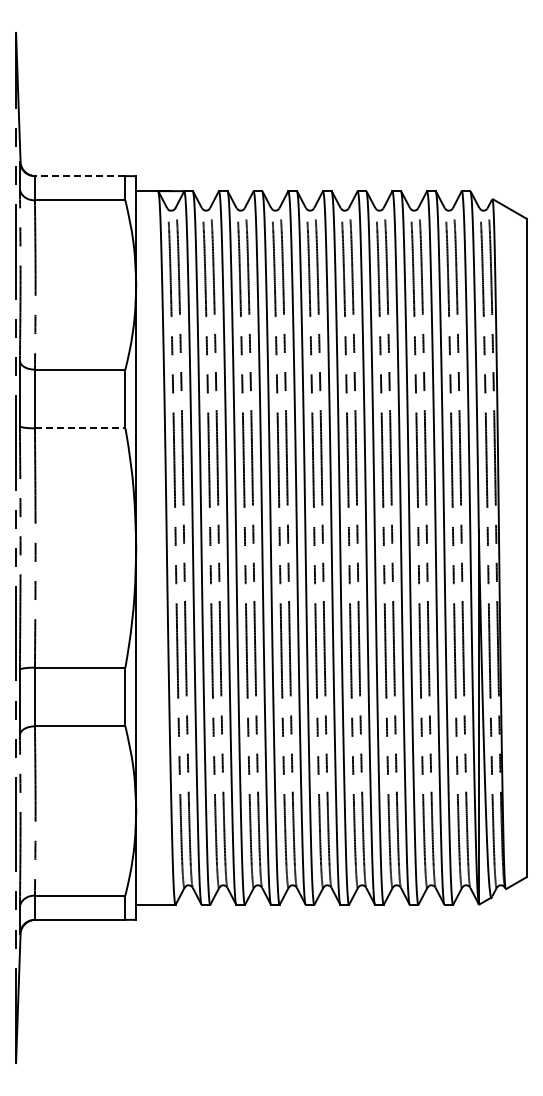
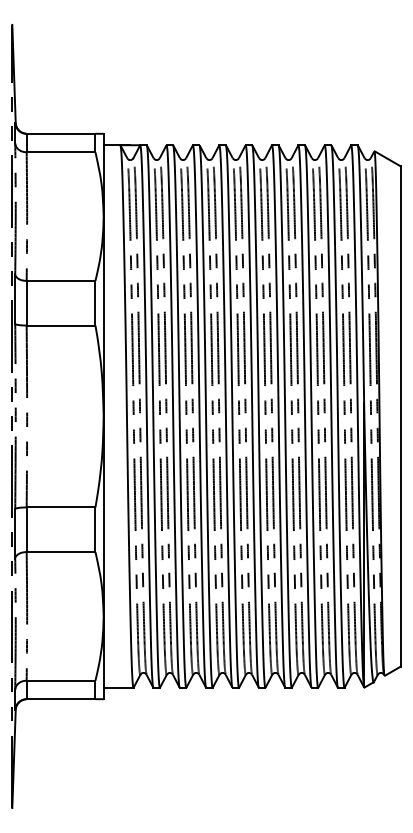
line: (79, 176) -> (60, 134), dashed -> solid
line: (80, 428) -> (61, 325), dashed -> solid

